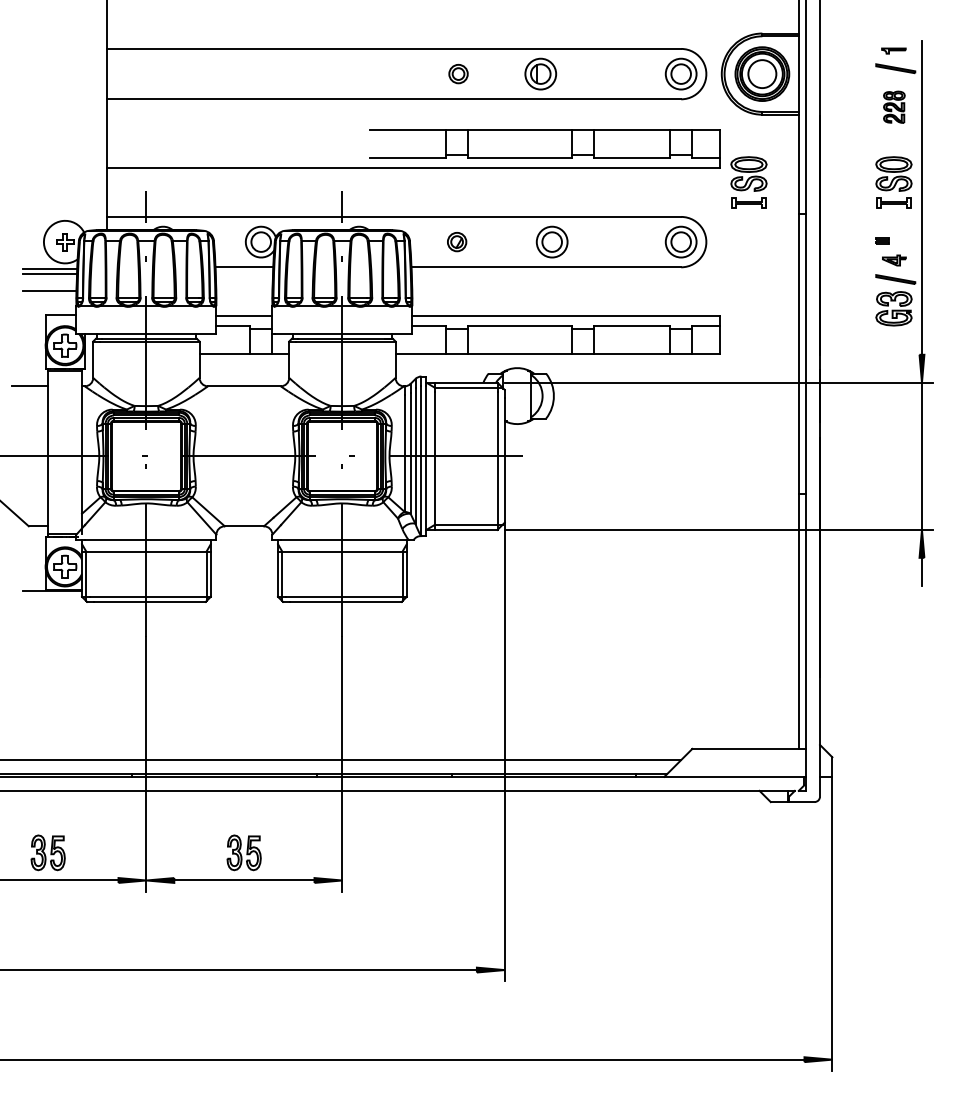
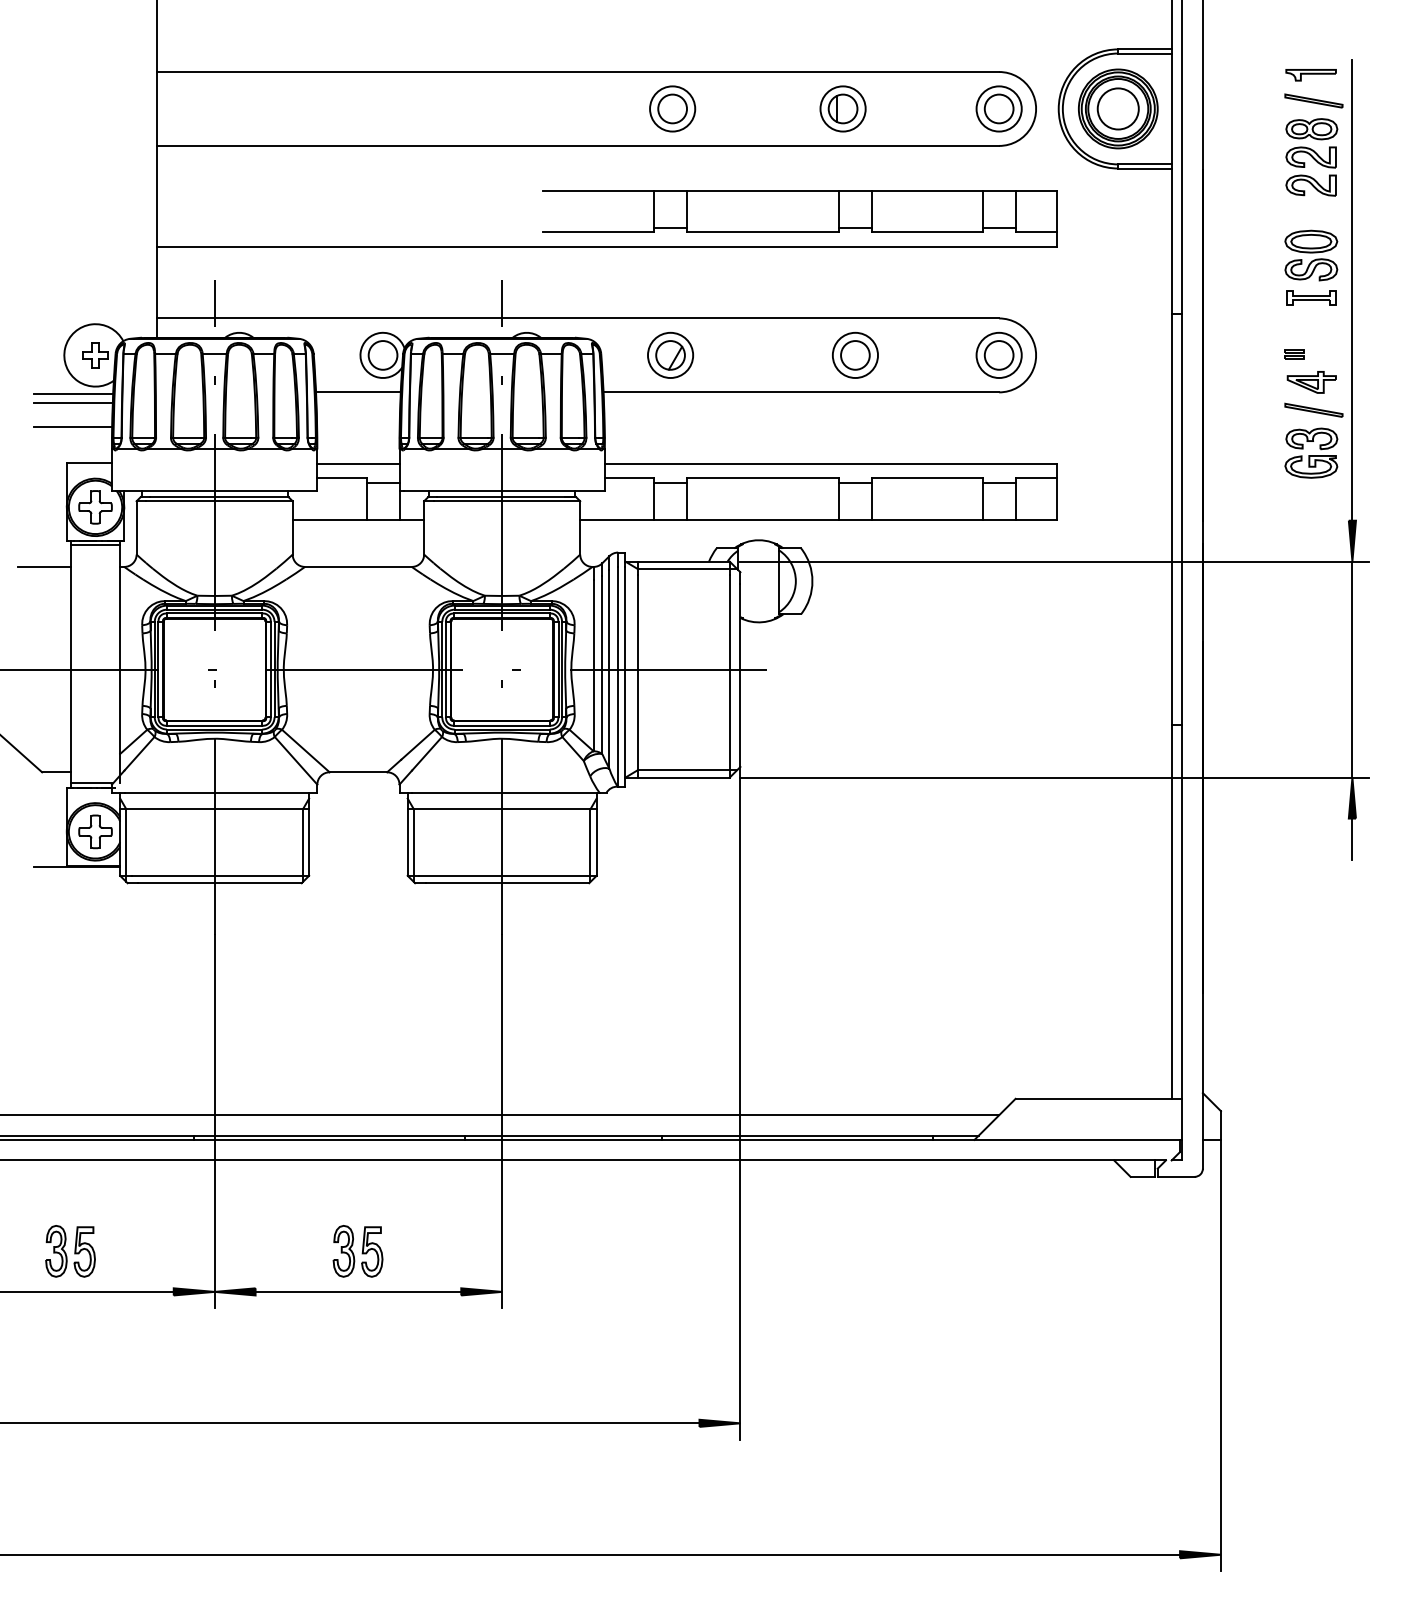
part: (893, 50) -> (1310, 74), size x1.43
part: (458, 73) -> (672, 108), size x1.67
part: (540, 73) -> (842, 108), moved
part: (894, 107) -> (1312, 157), size x1.67
part: (748, 182) -> (1097, 267), removed
part: (456, 241) -> (669, 354), size x1.67
part: (551, 241) -> (854, 354), moved
part: (894, 260) -> (1312, 382), size x1.43

